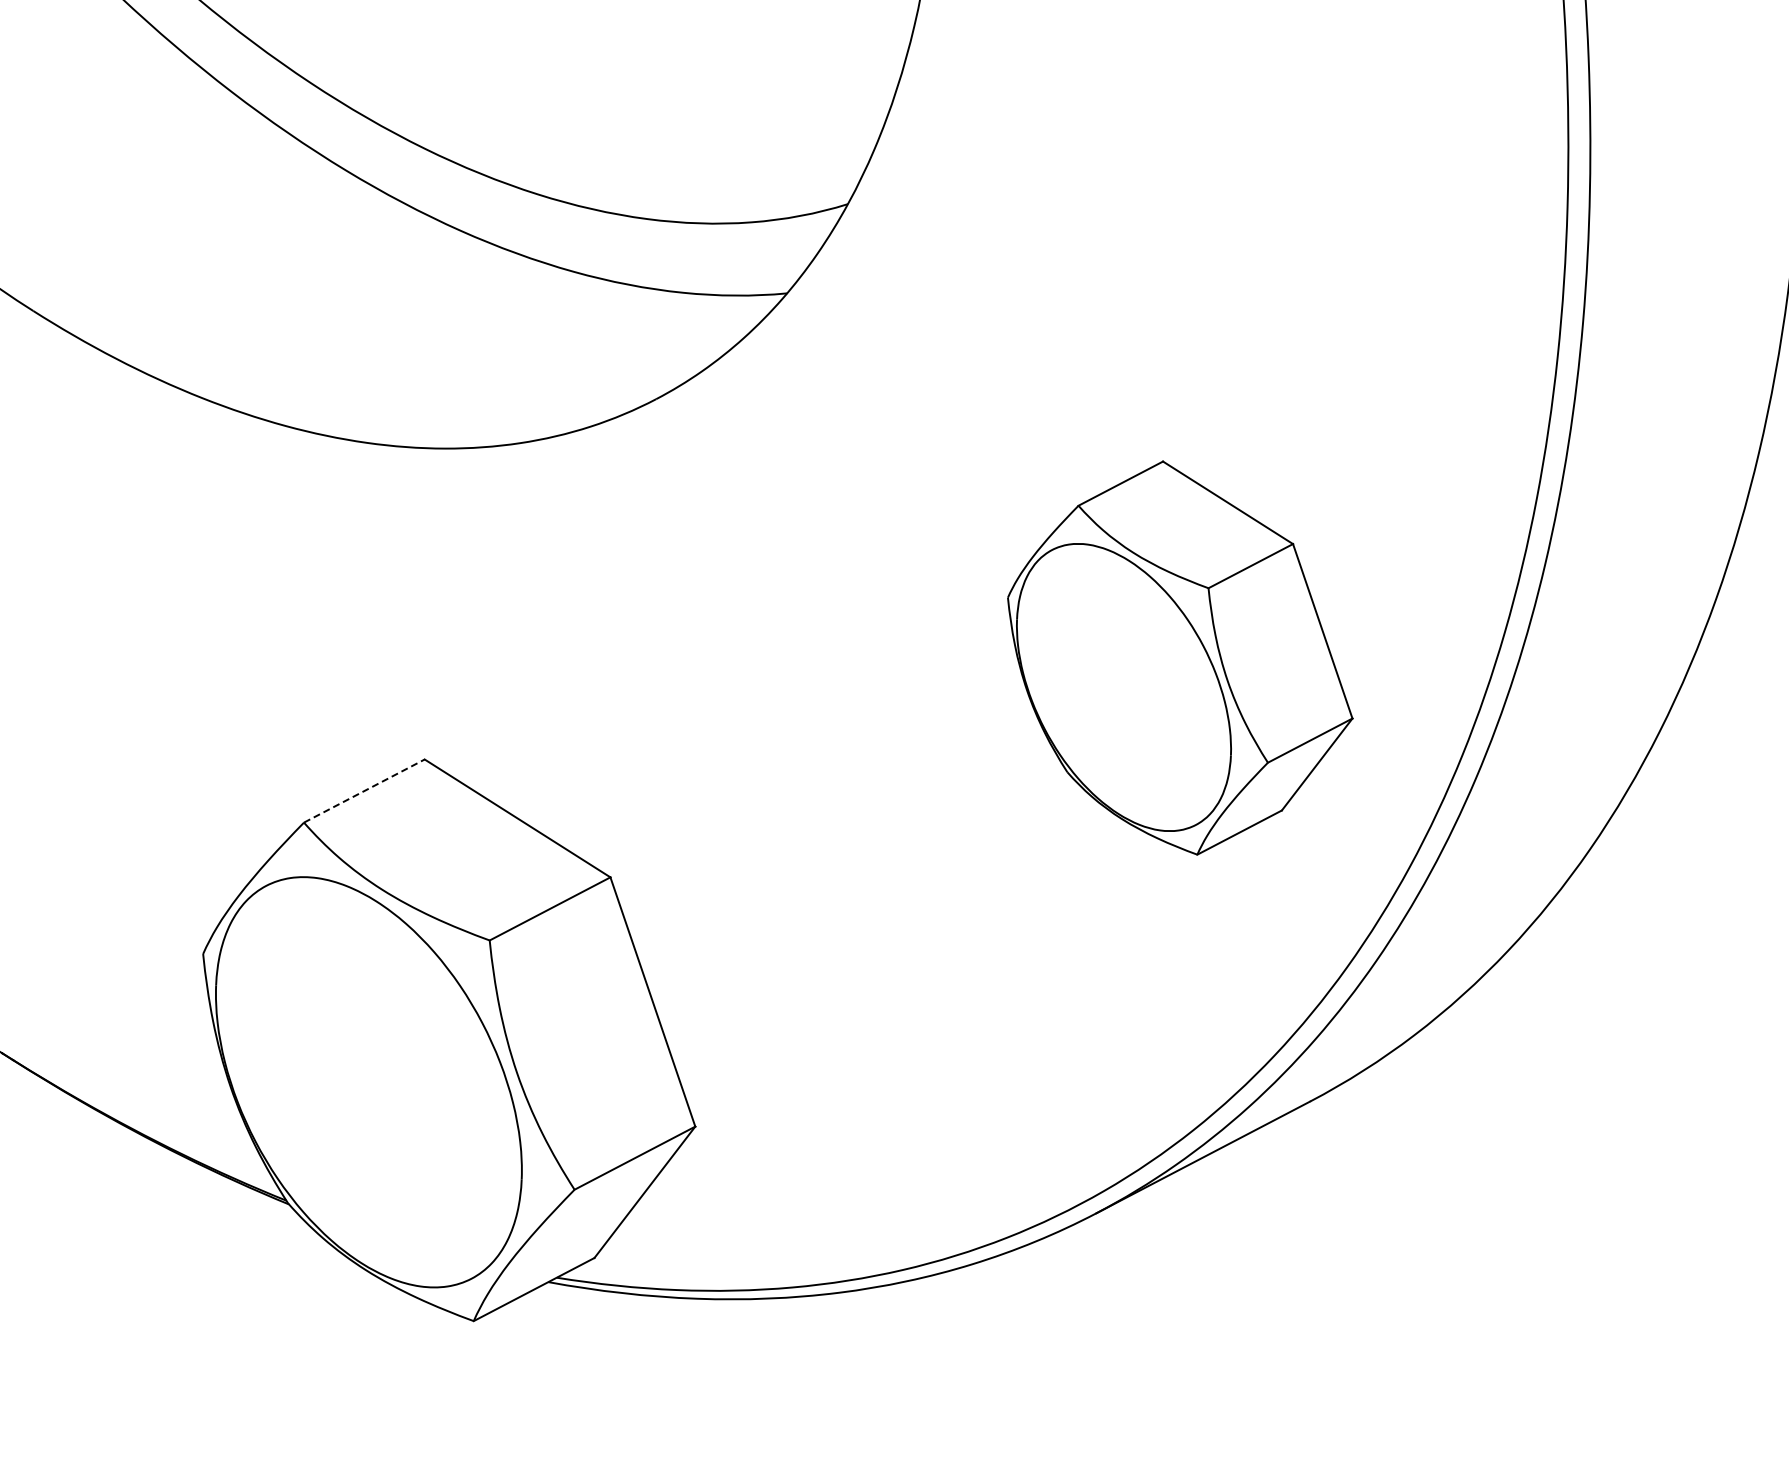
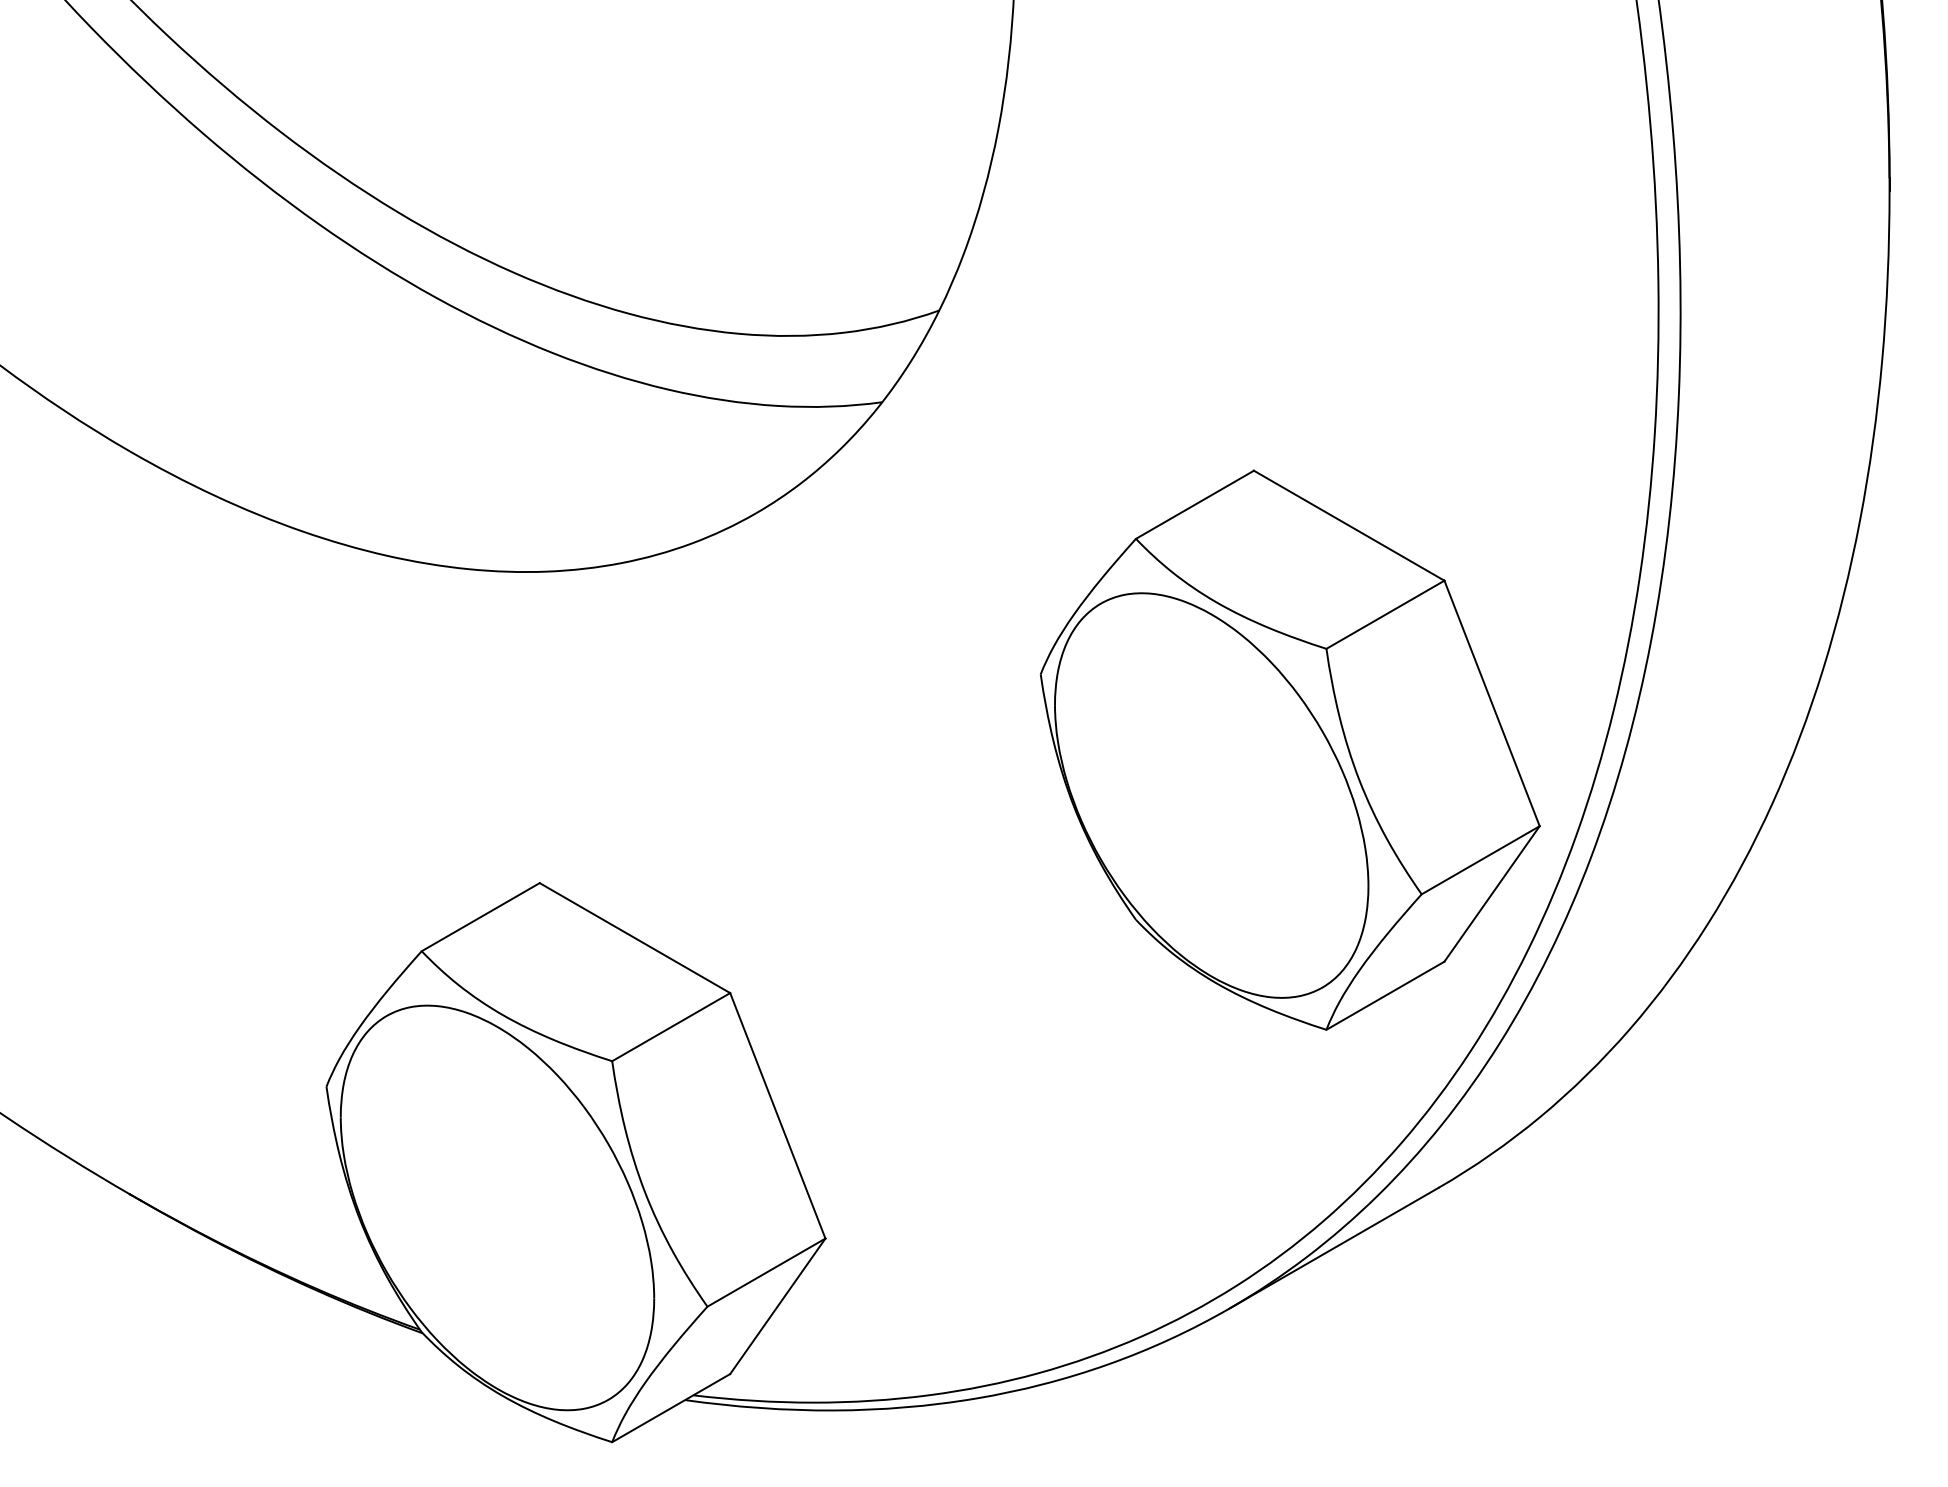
part: (1180, 657) -> (1290, 749), size x1.43
line: (365, 790) -> (481, 916), dashed -> solid

